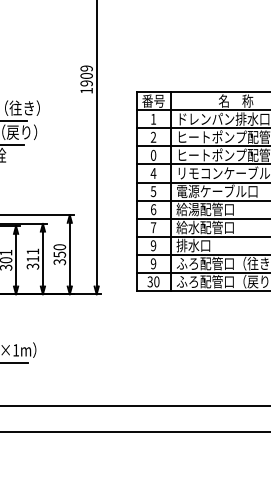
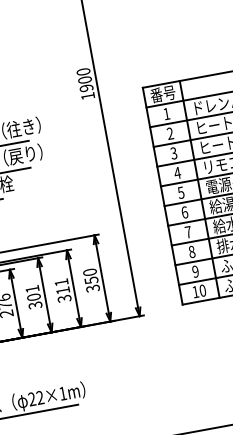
text: (86, 68) -> (83, 71), 1909 -> 1900
text: (153, 155) -> (173, 153), 0 -> 3
text: (153, 245) -> (191, 251), 9 -> 8
text: (149, 281) -> (194, 291), 30 -> 10

